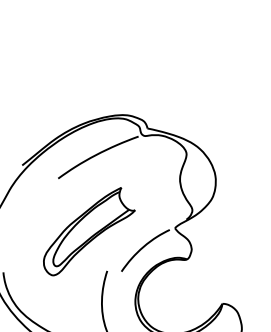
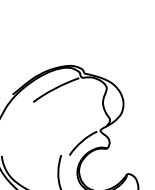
part: (88, 231) -> (50, 132), removed

